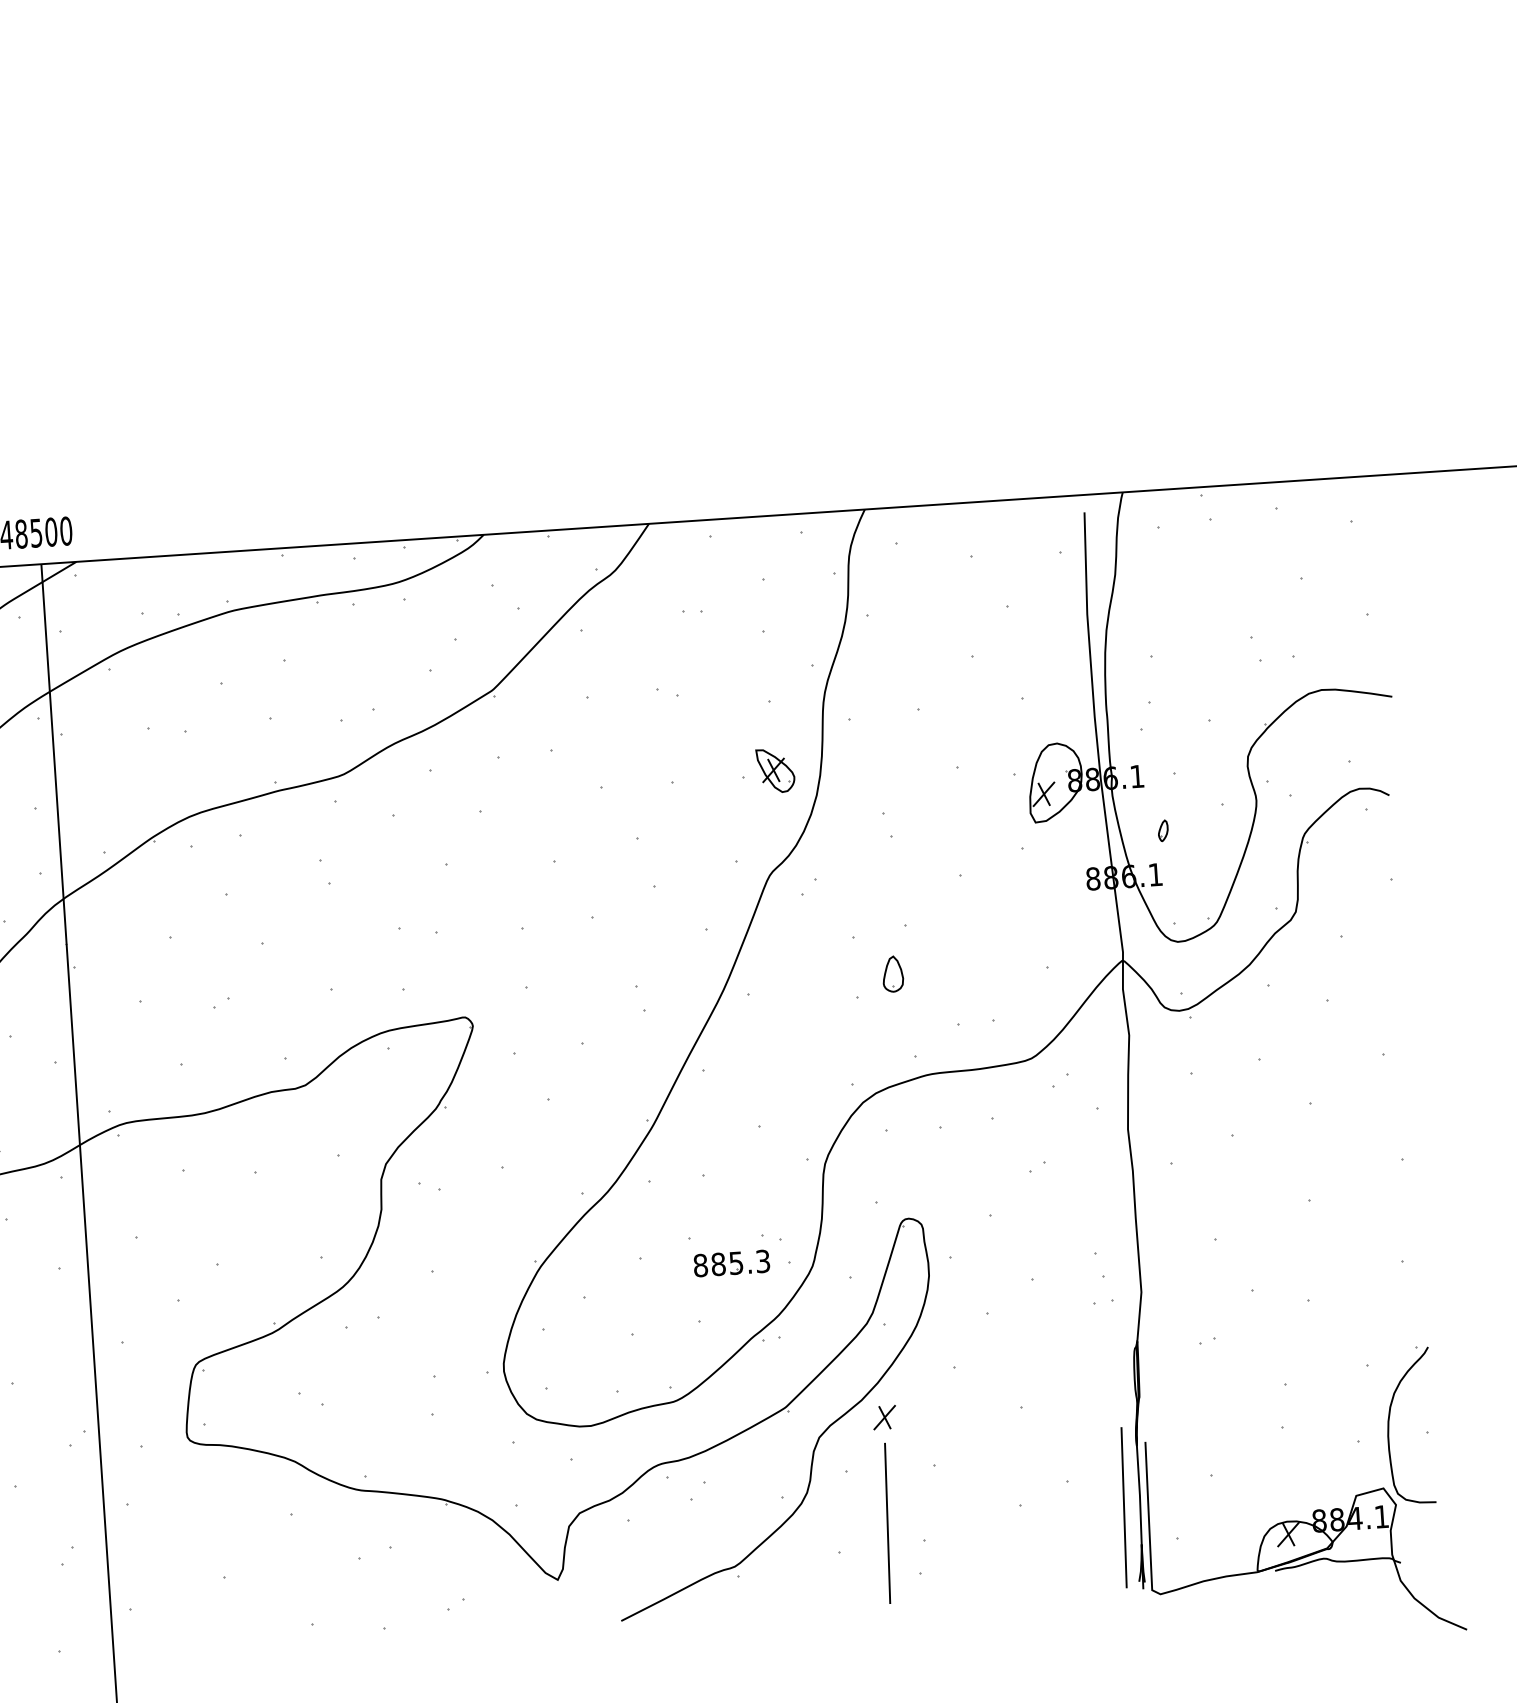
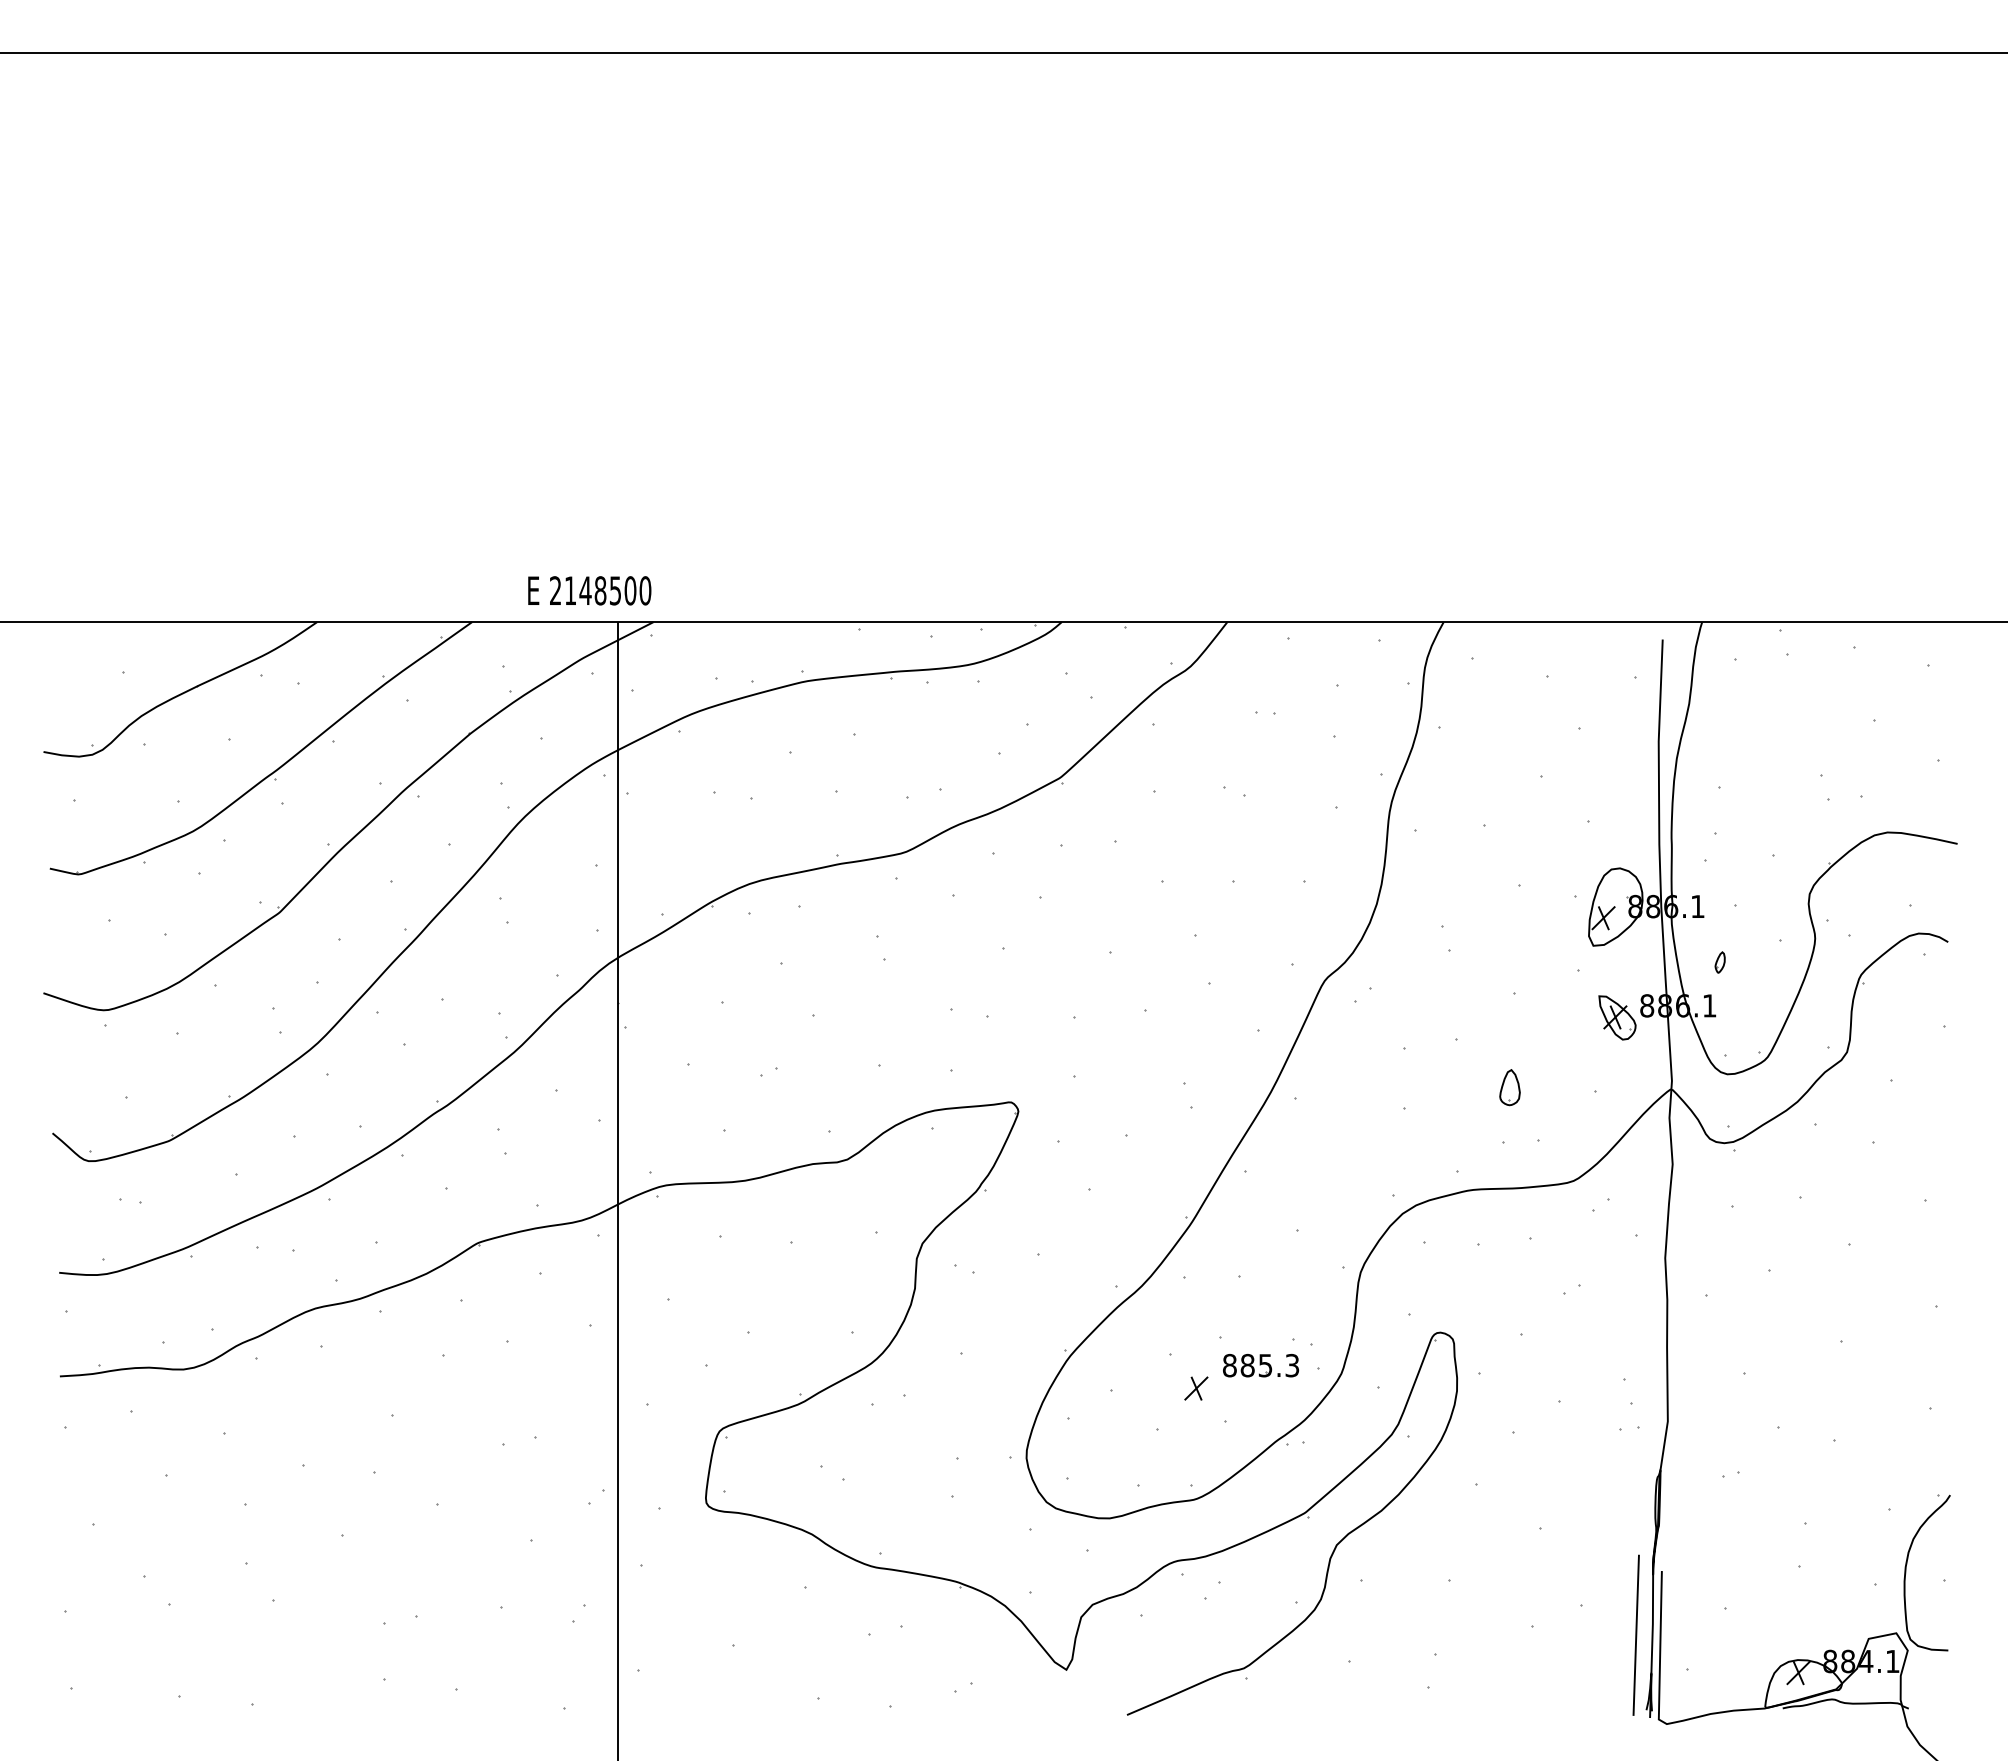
part: (775, 770) -> (1617, 1017), moved
part: (892, 974) -> (1509, 1087), moved
part: (884, 1417) -> (1196, 1388), moved
line: (886, 1522) -> (1398, 1634), removed

